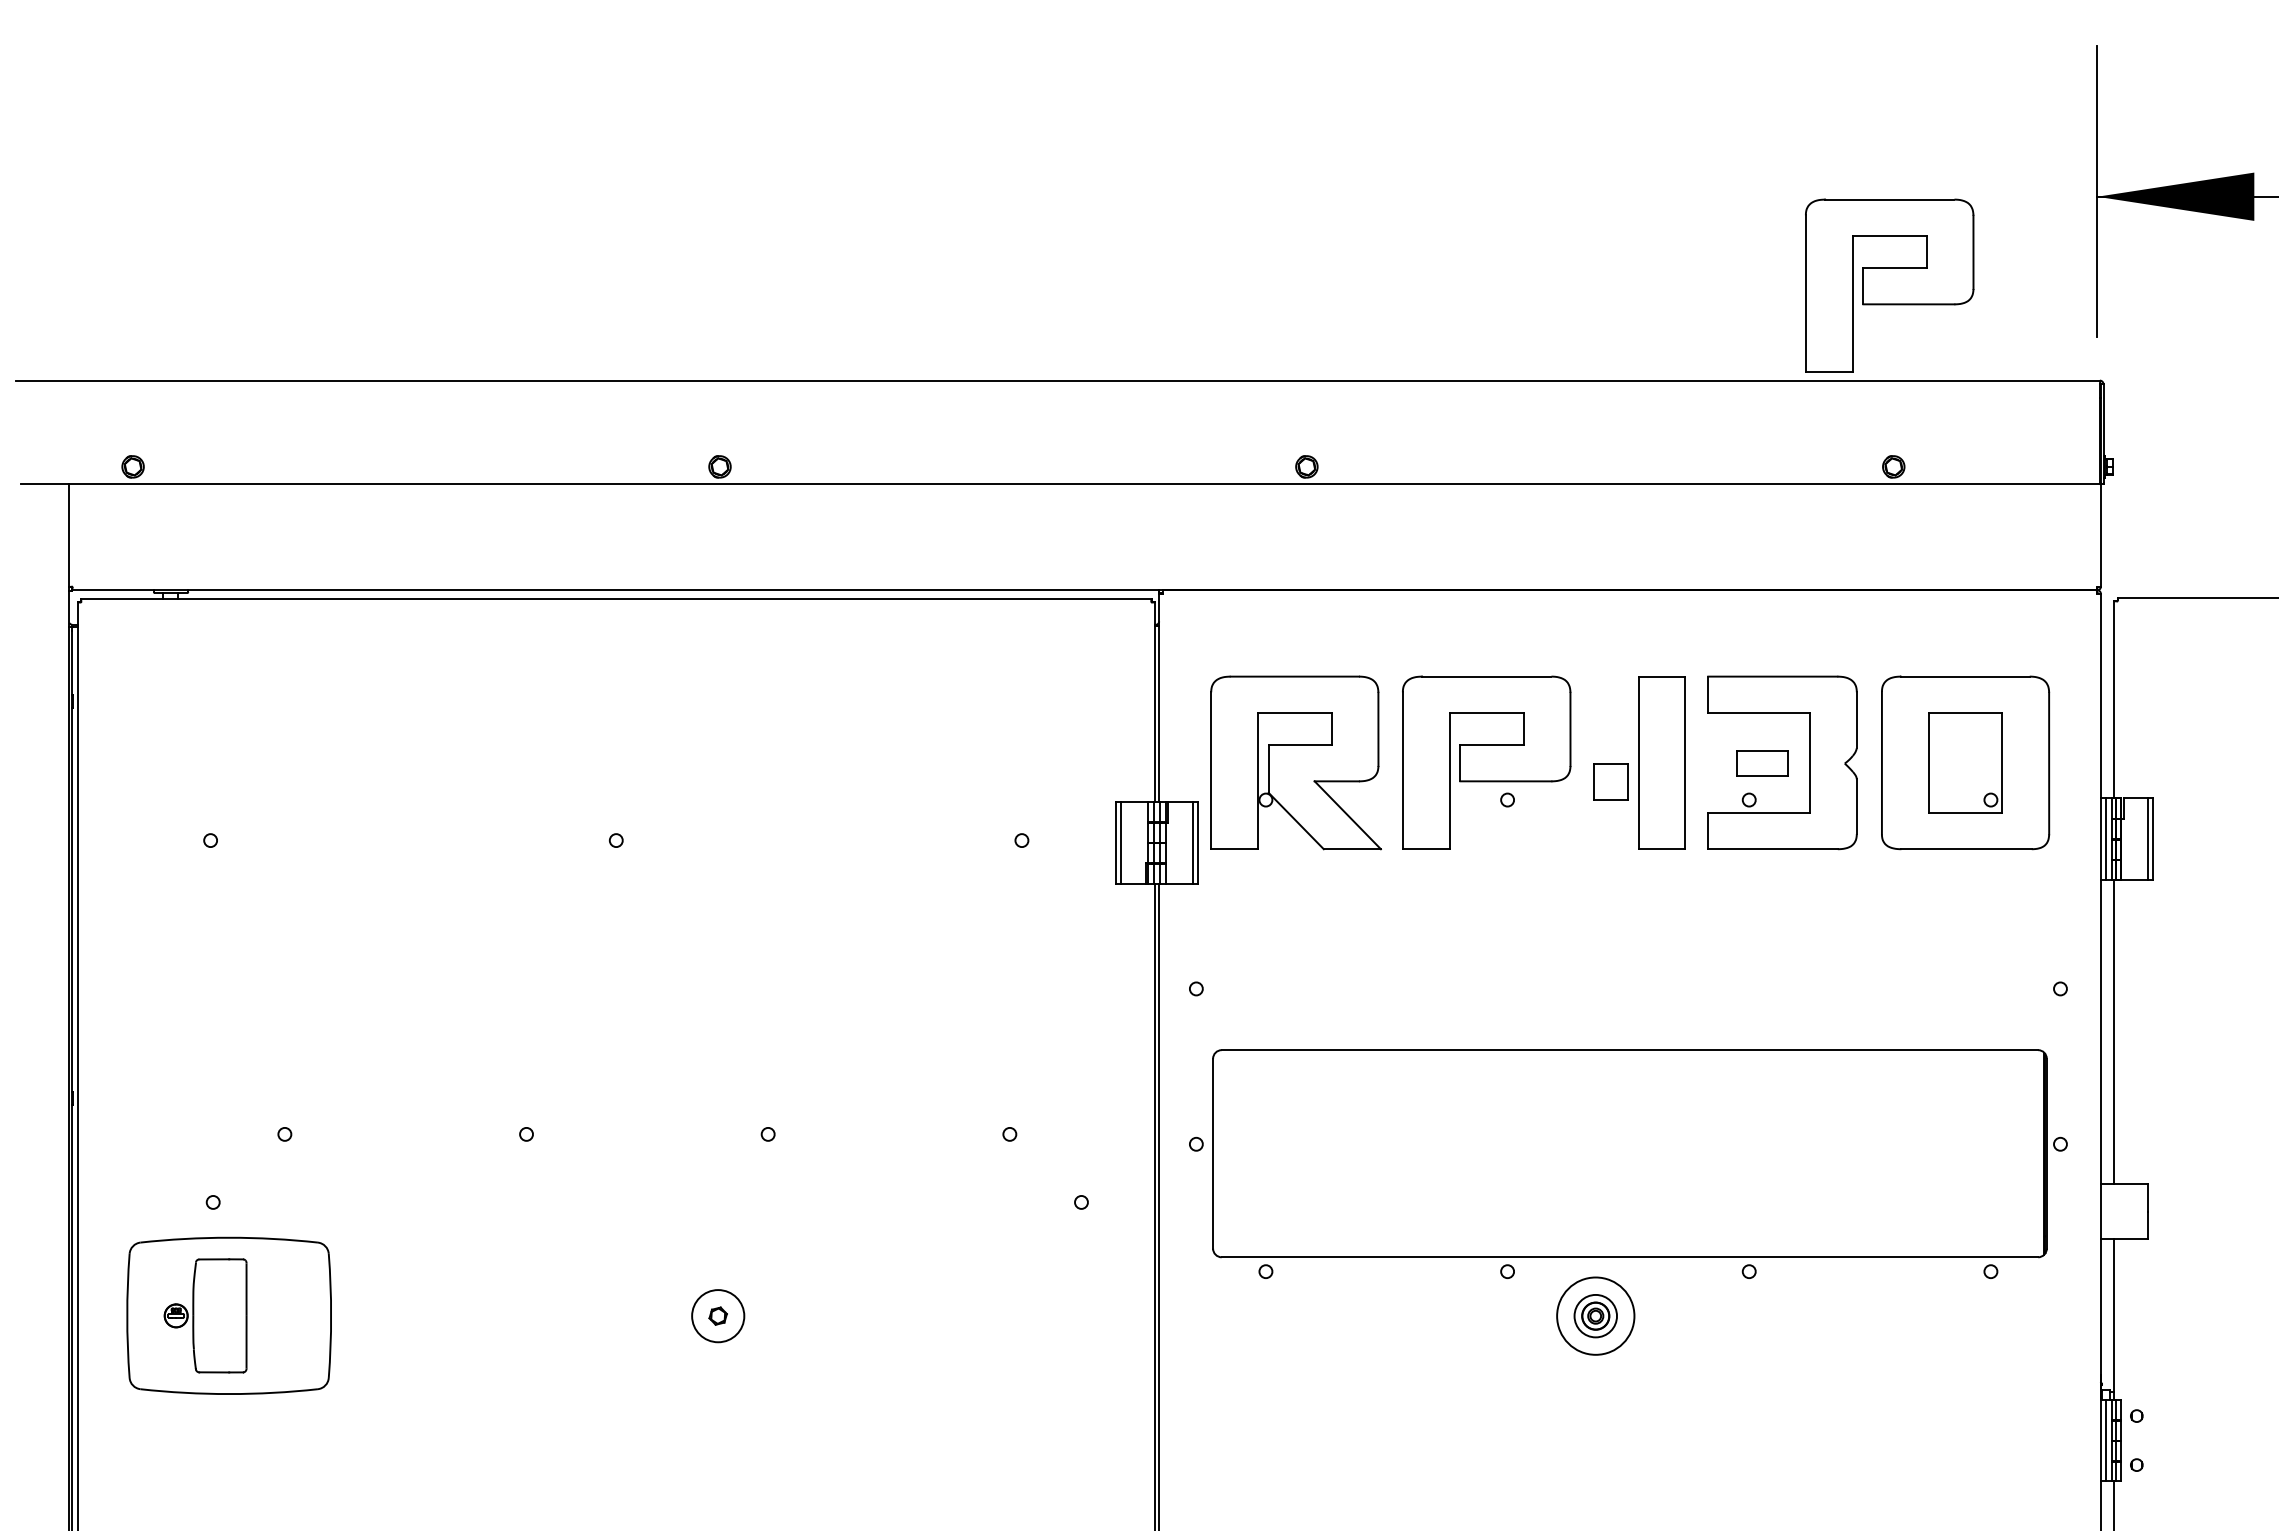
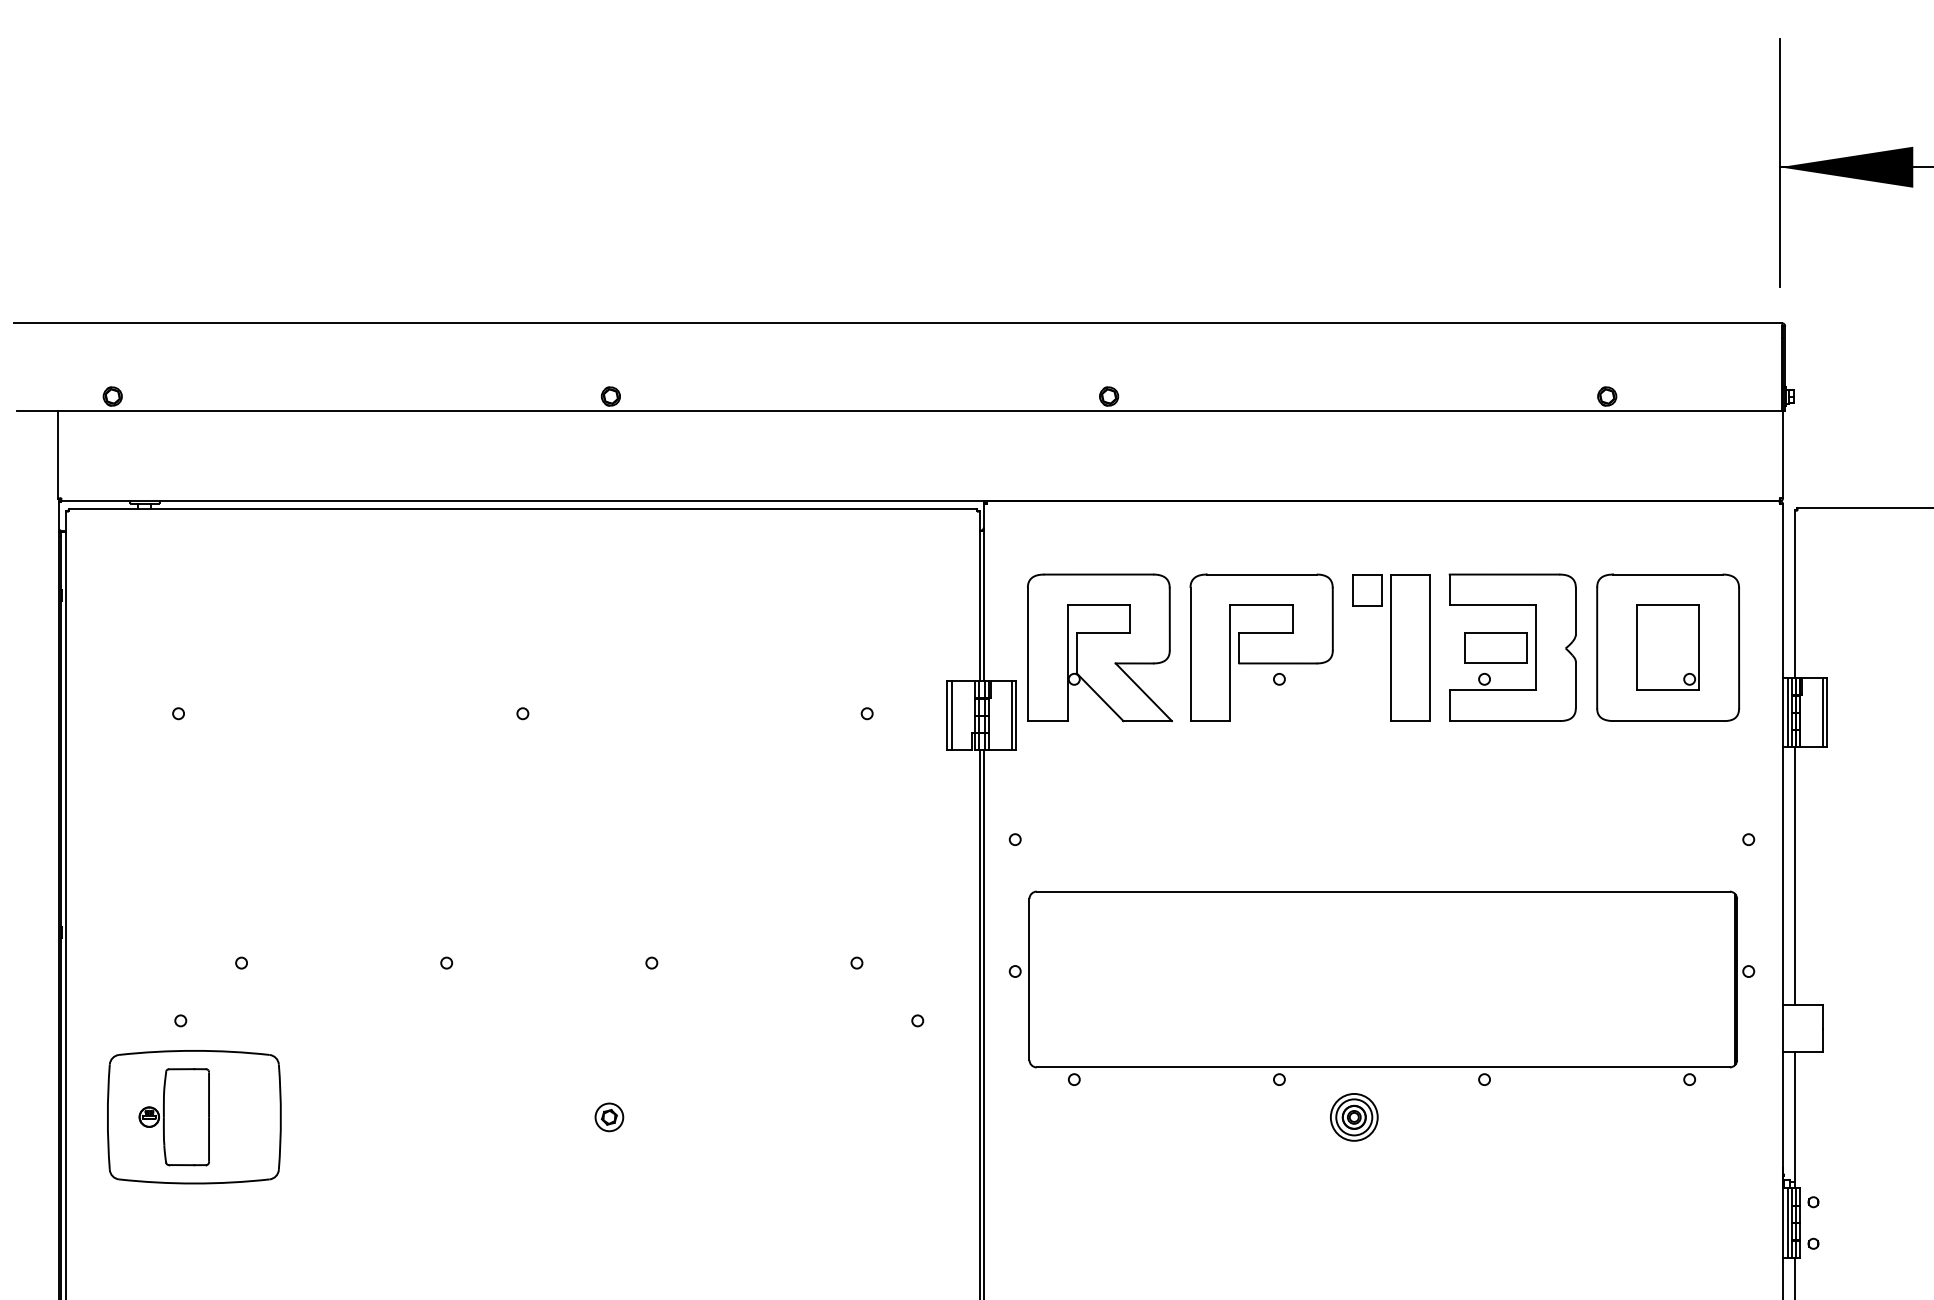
part: (1889, 285) -> (1603, 242), removed
part: (1762, 762) -> (1495, 647), size x1.43
part: (1610, 781) -> (1366, 589), moved
circle: (717, 1315) -> (608, 1116), size x0.62
circle: (1595, 1315) -> (1354, 1116), size x0.71

